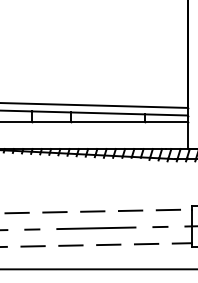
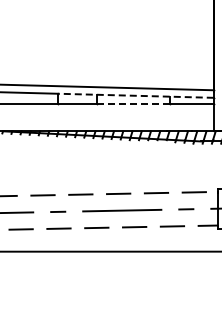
line: (109, 113) -> (135, 95), solid -> dashed
line: (107, 122) -> (133, 104), solid -> dashed

